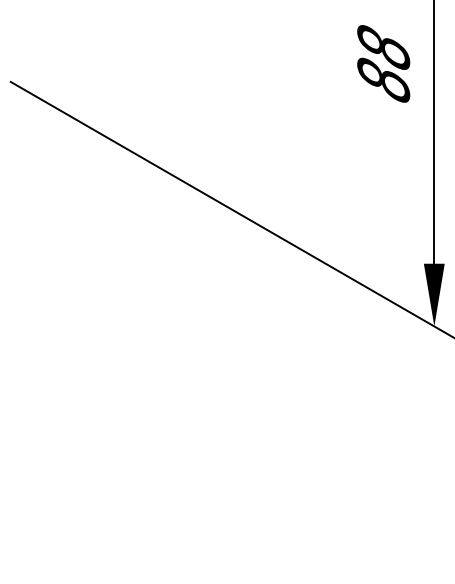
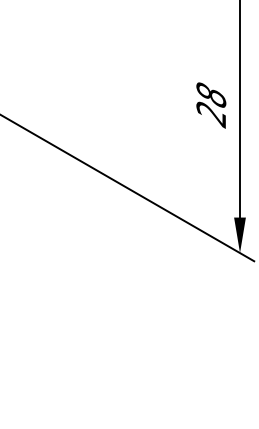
text: (383, 81) -> (211, 114), 88 -> 28

